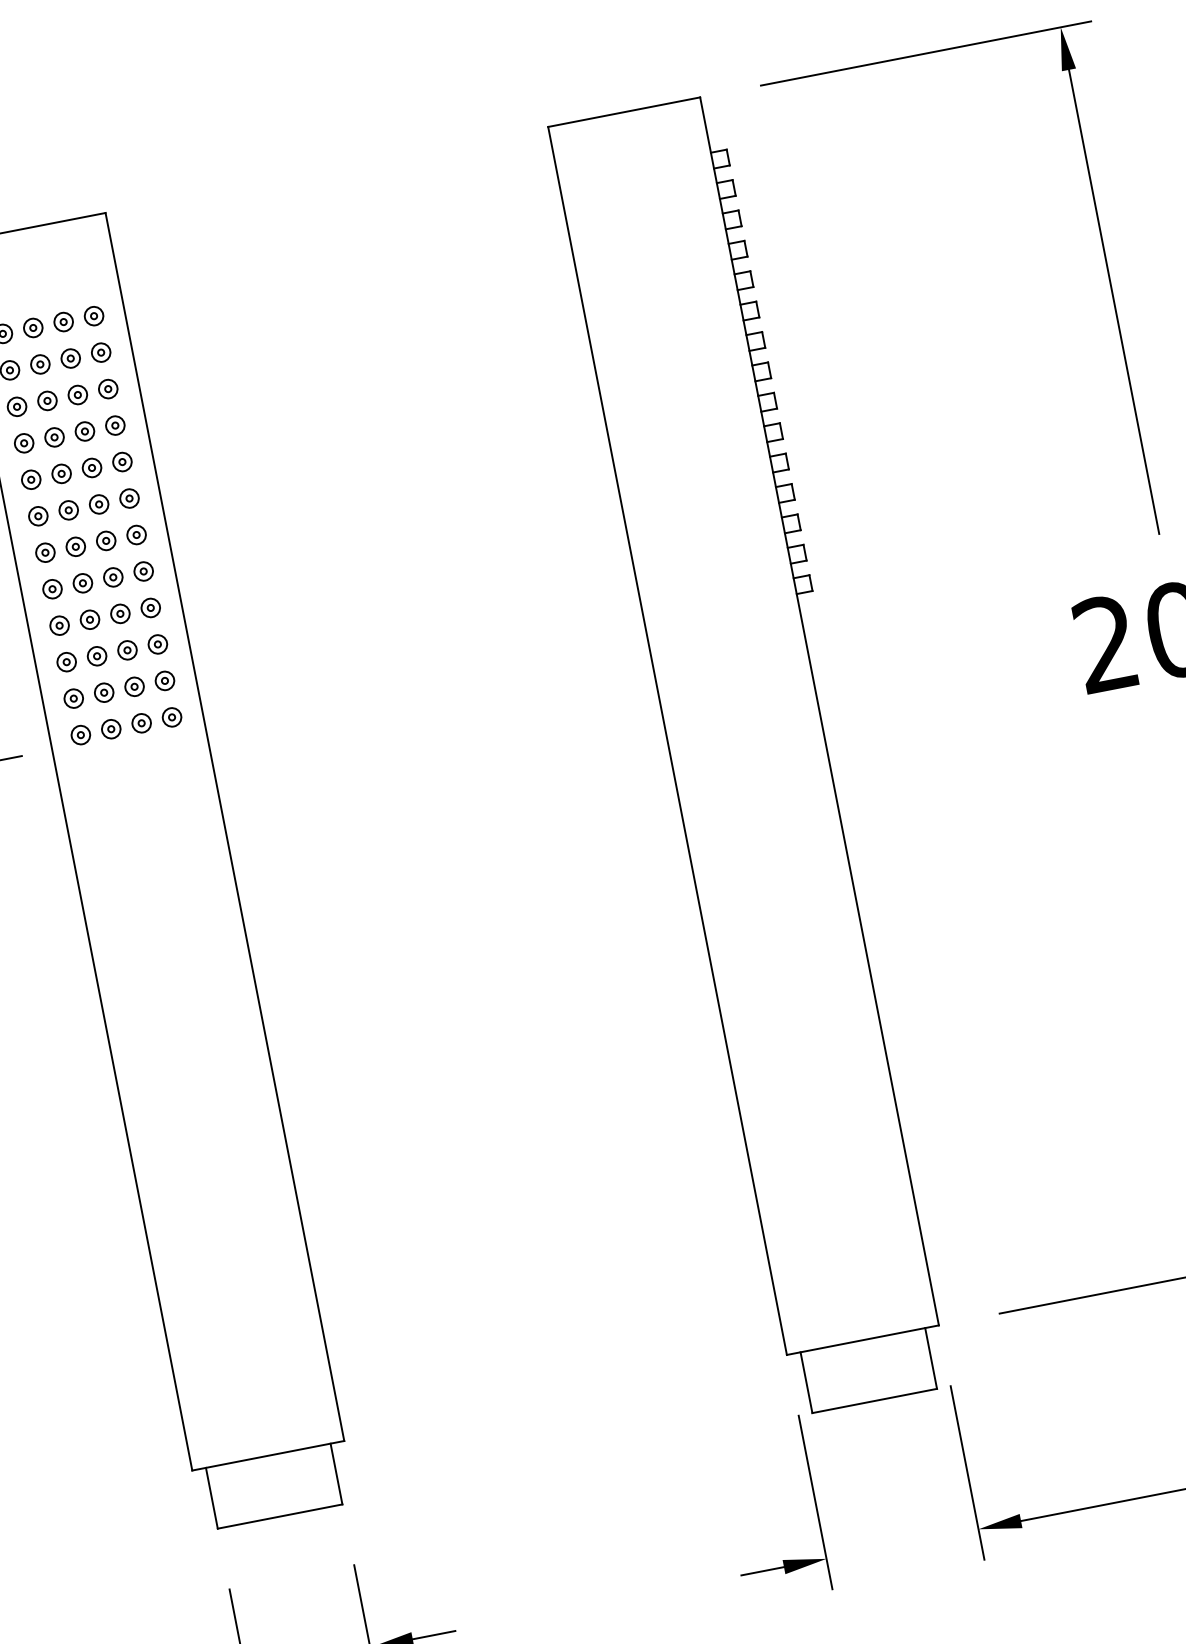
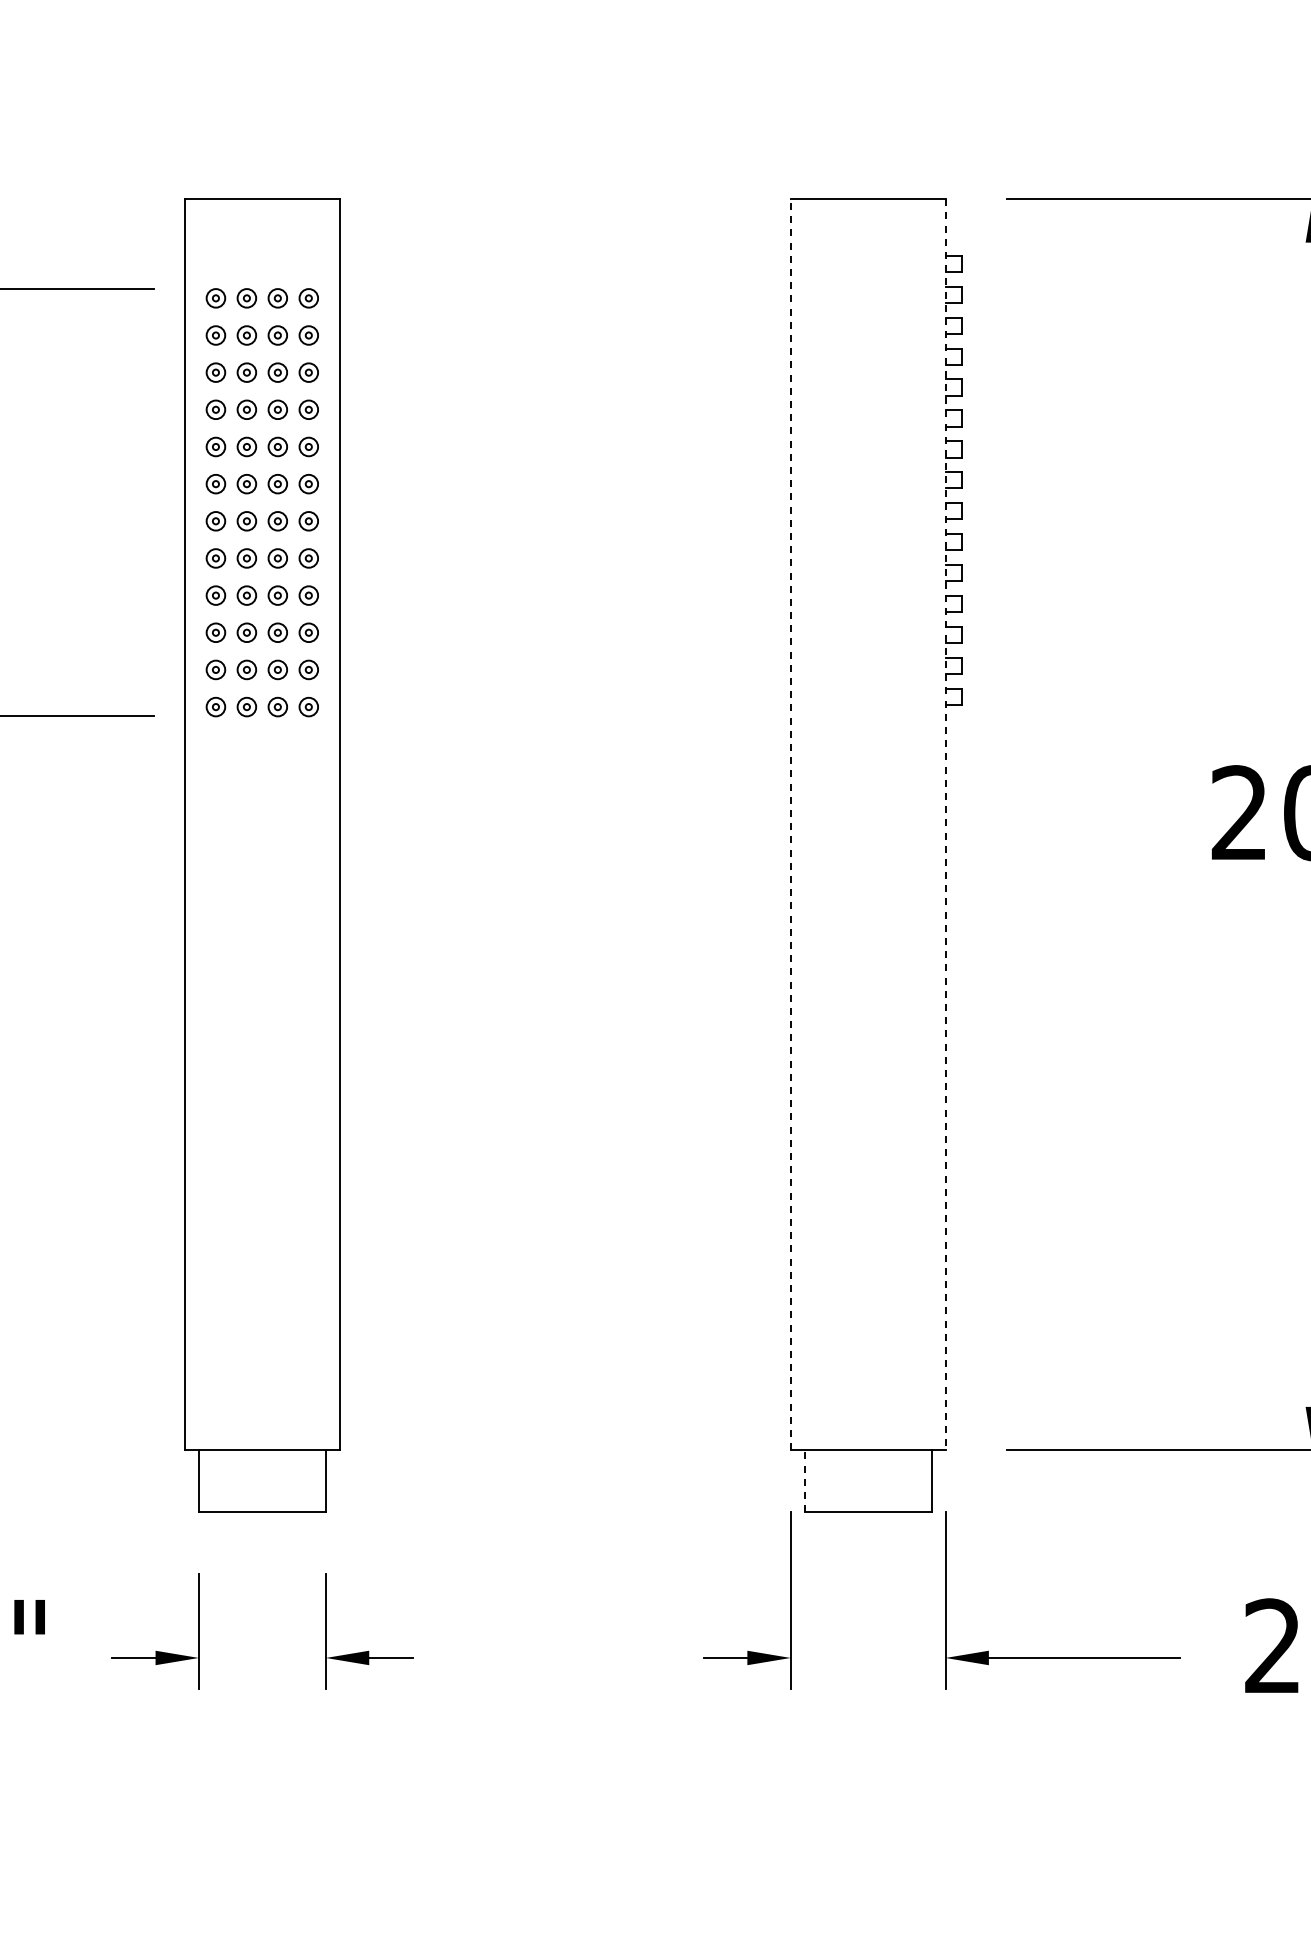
line: (819, 712) -> (945, 825), solid -> dashed
line: (667, 740) -> (790, 824), solid -> dashed
line: (806, 1382) -> (804, 1481), solid -> dashed

